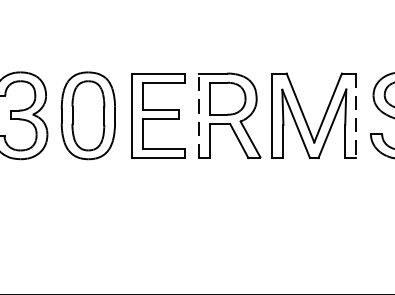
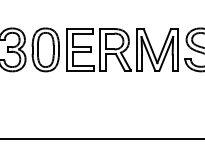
line: (199, 114) -> (100, 49), dashed -> solid
line: (357, 114) -> (178, 49), dashed -> solid

